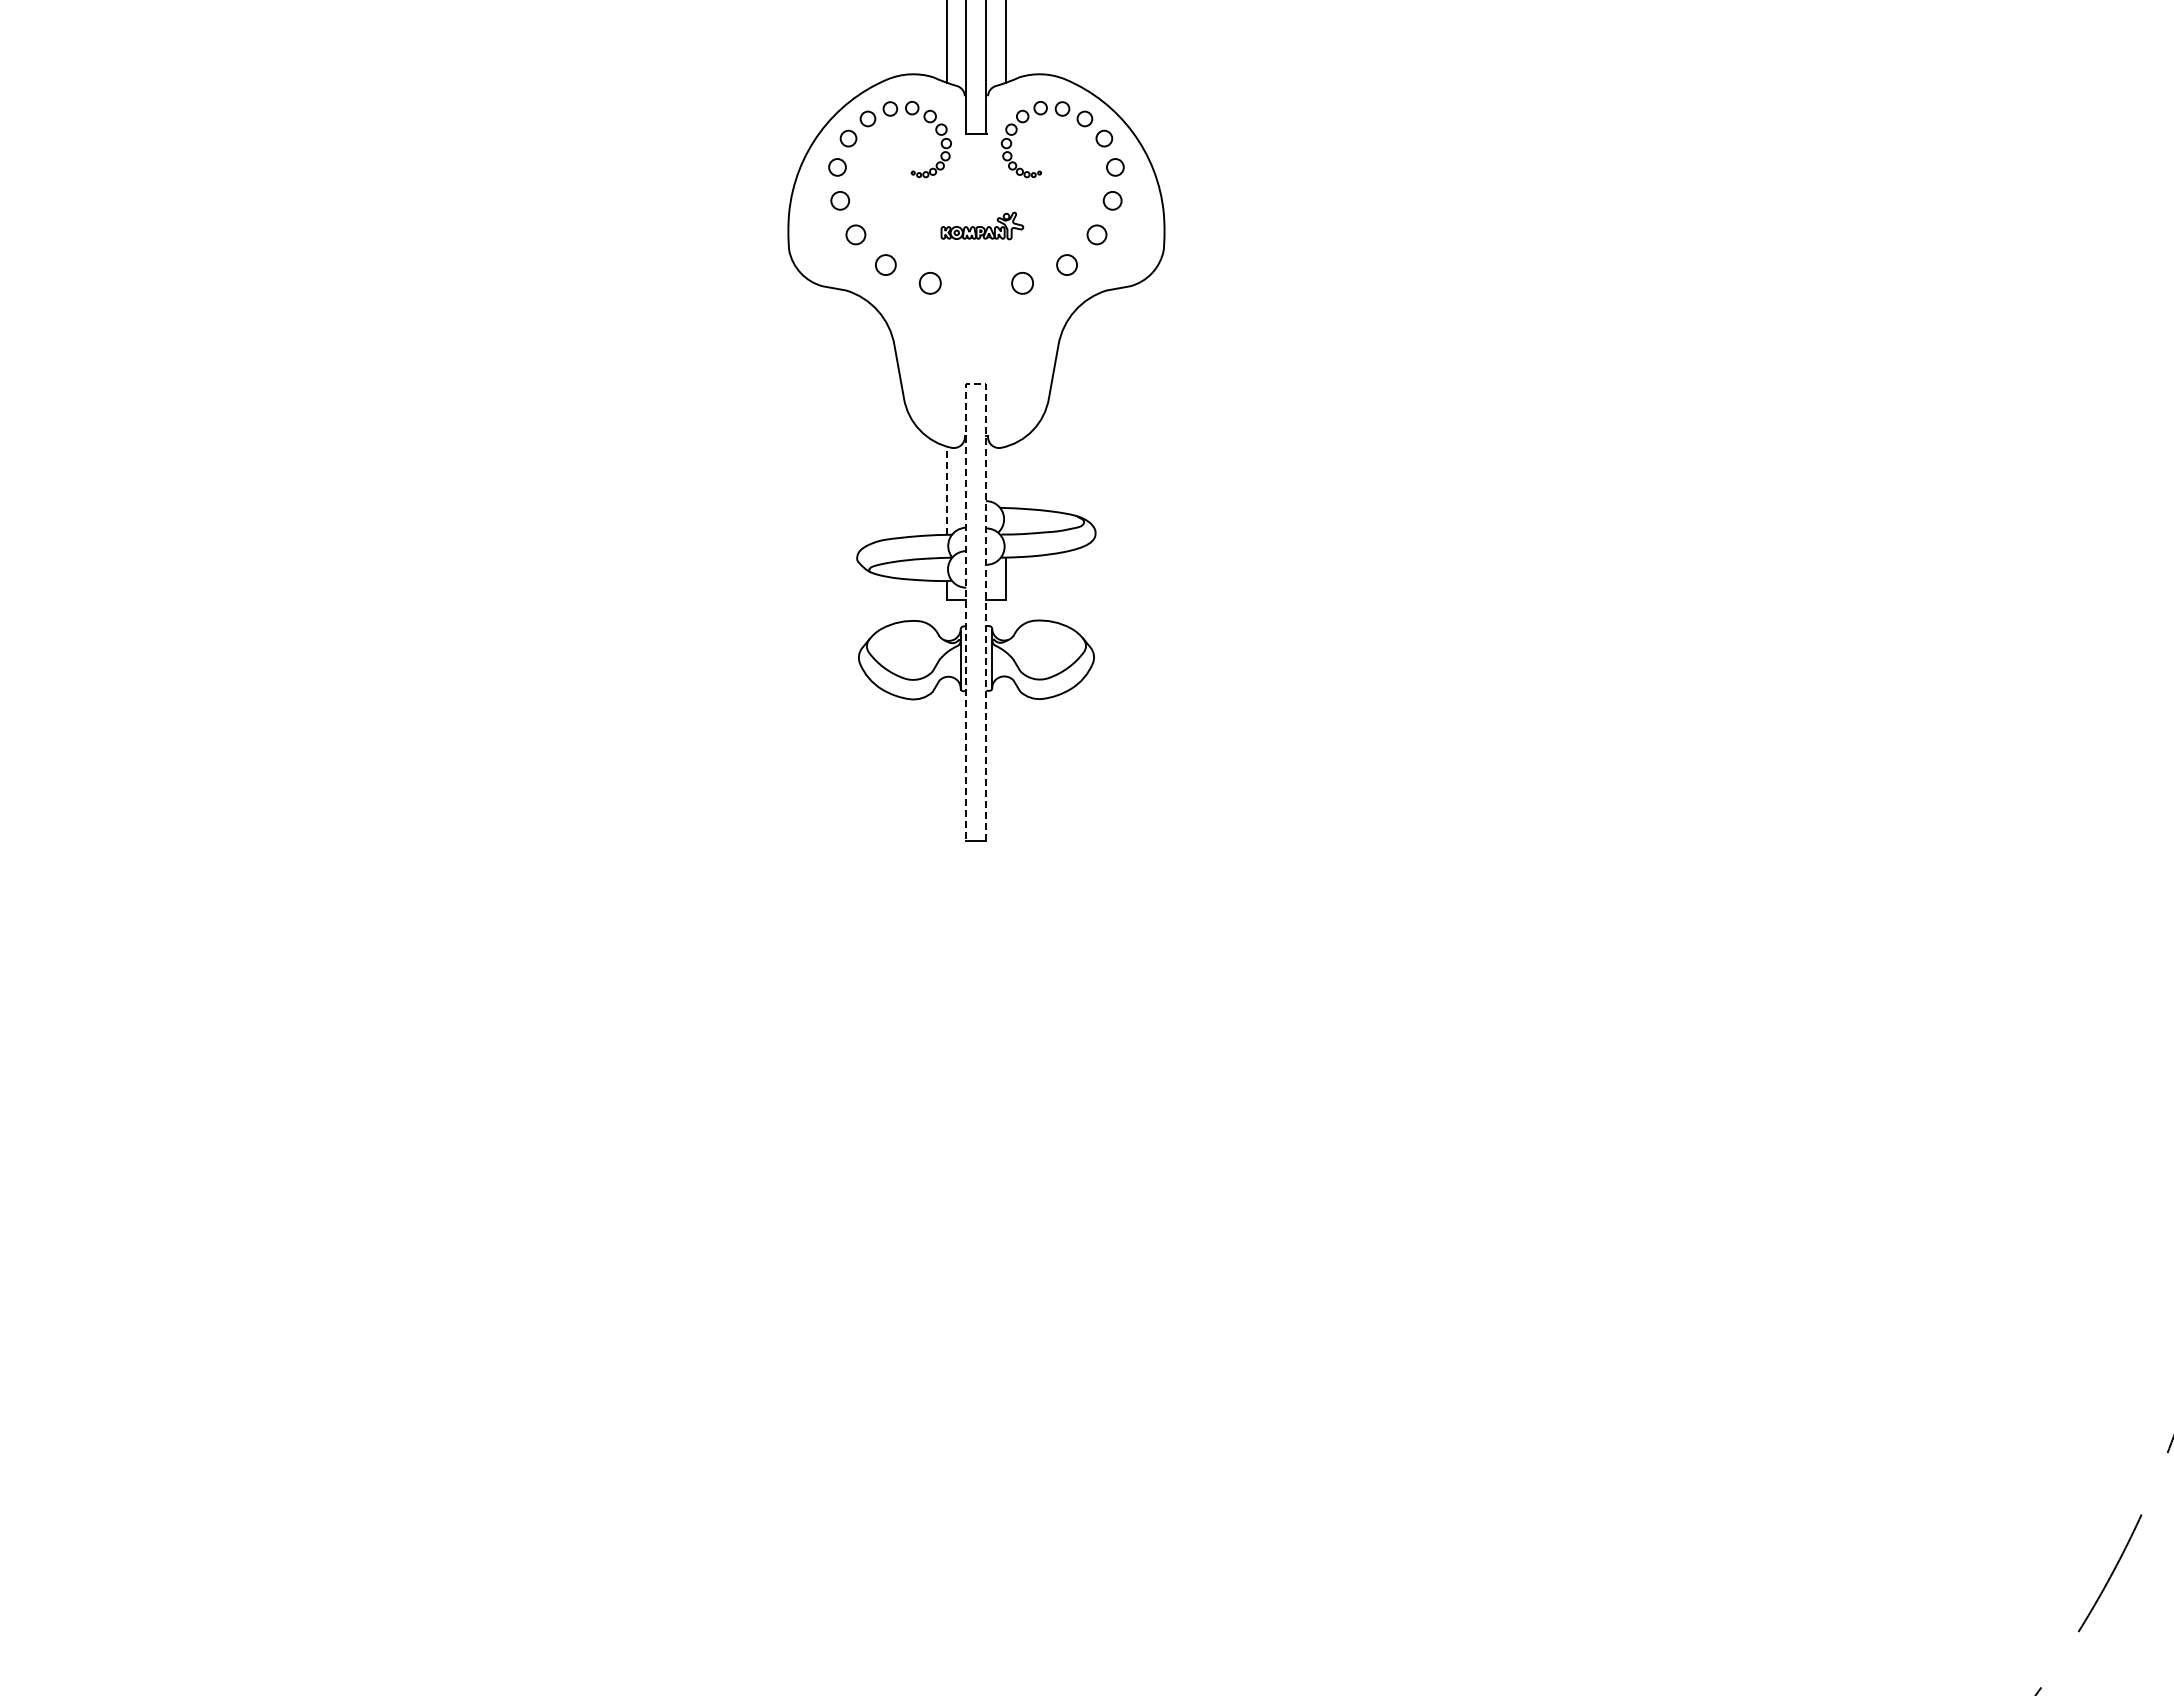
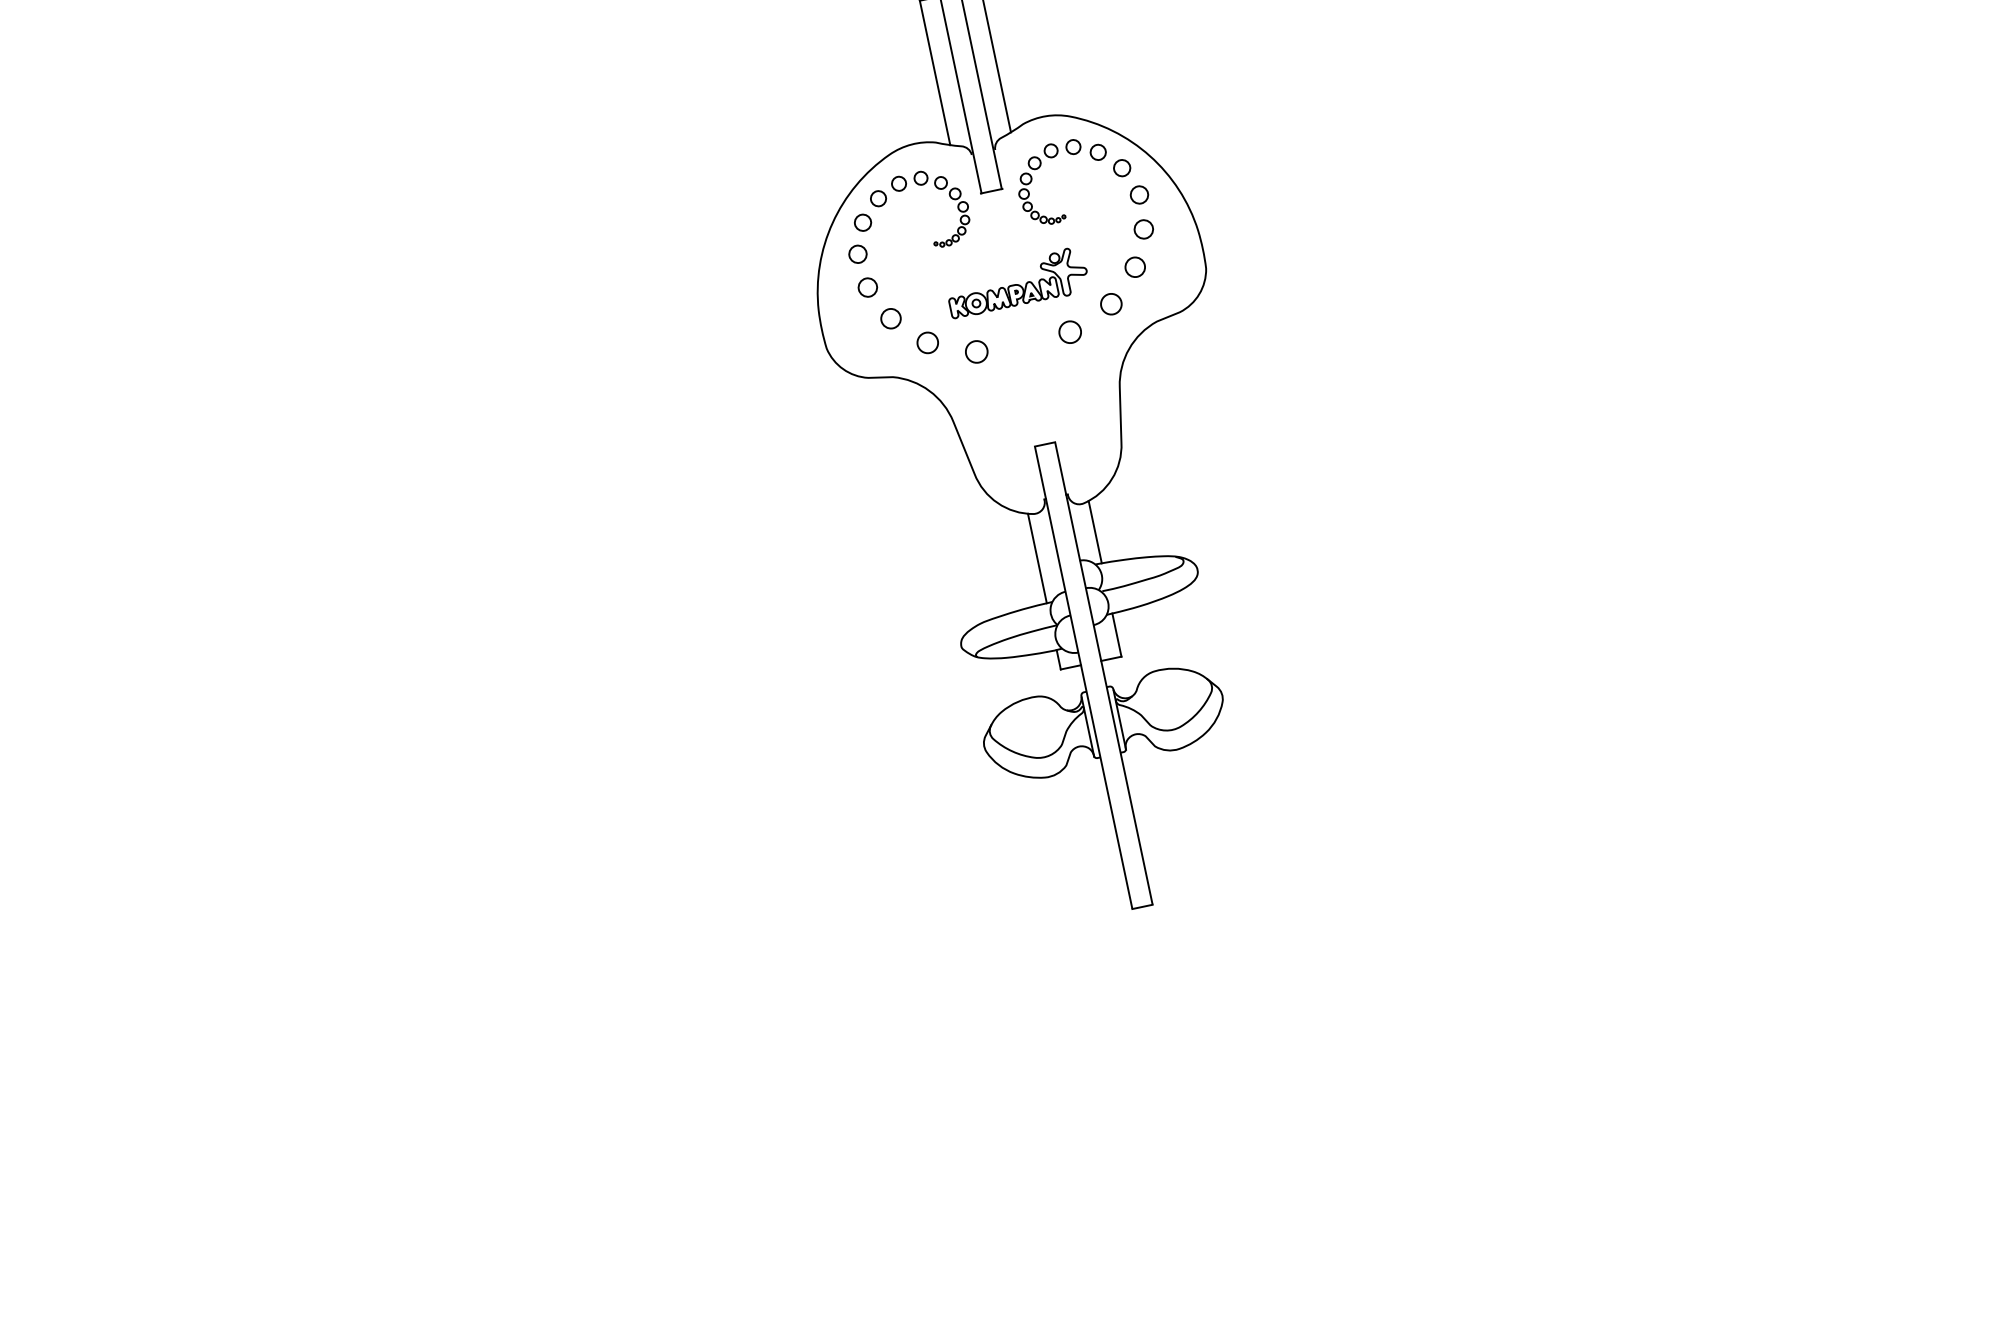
part: (982, 225) -> (1017, 282), size x1.67
line: (976, 384) -> (1045, 444), dashed -> solid
line: (1006, 477) -> (1095, 532), added
line: (946, 490) -> (1037, 558), dashed -> solid

